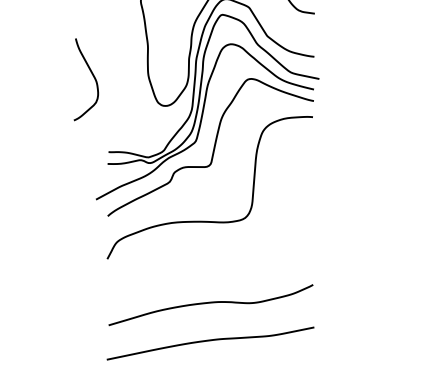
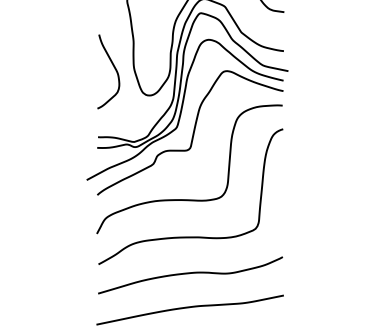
curve: (91, 74) -> (113, 67), moved
curve: (210, 262) -> (190, 236), added

